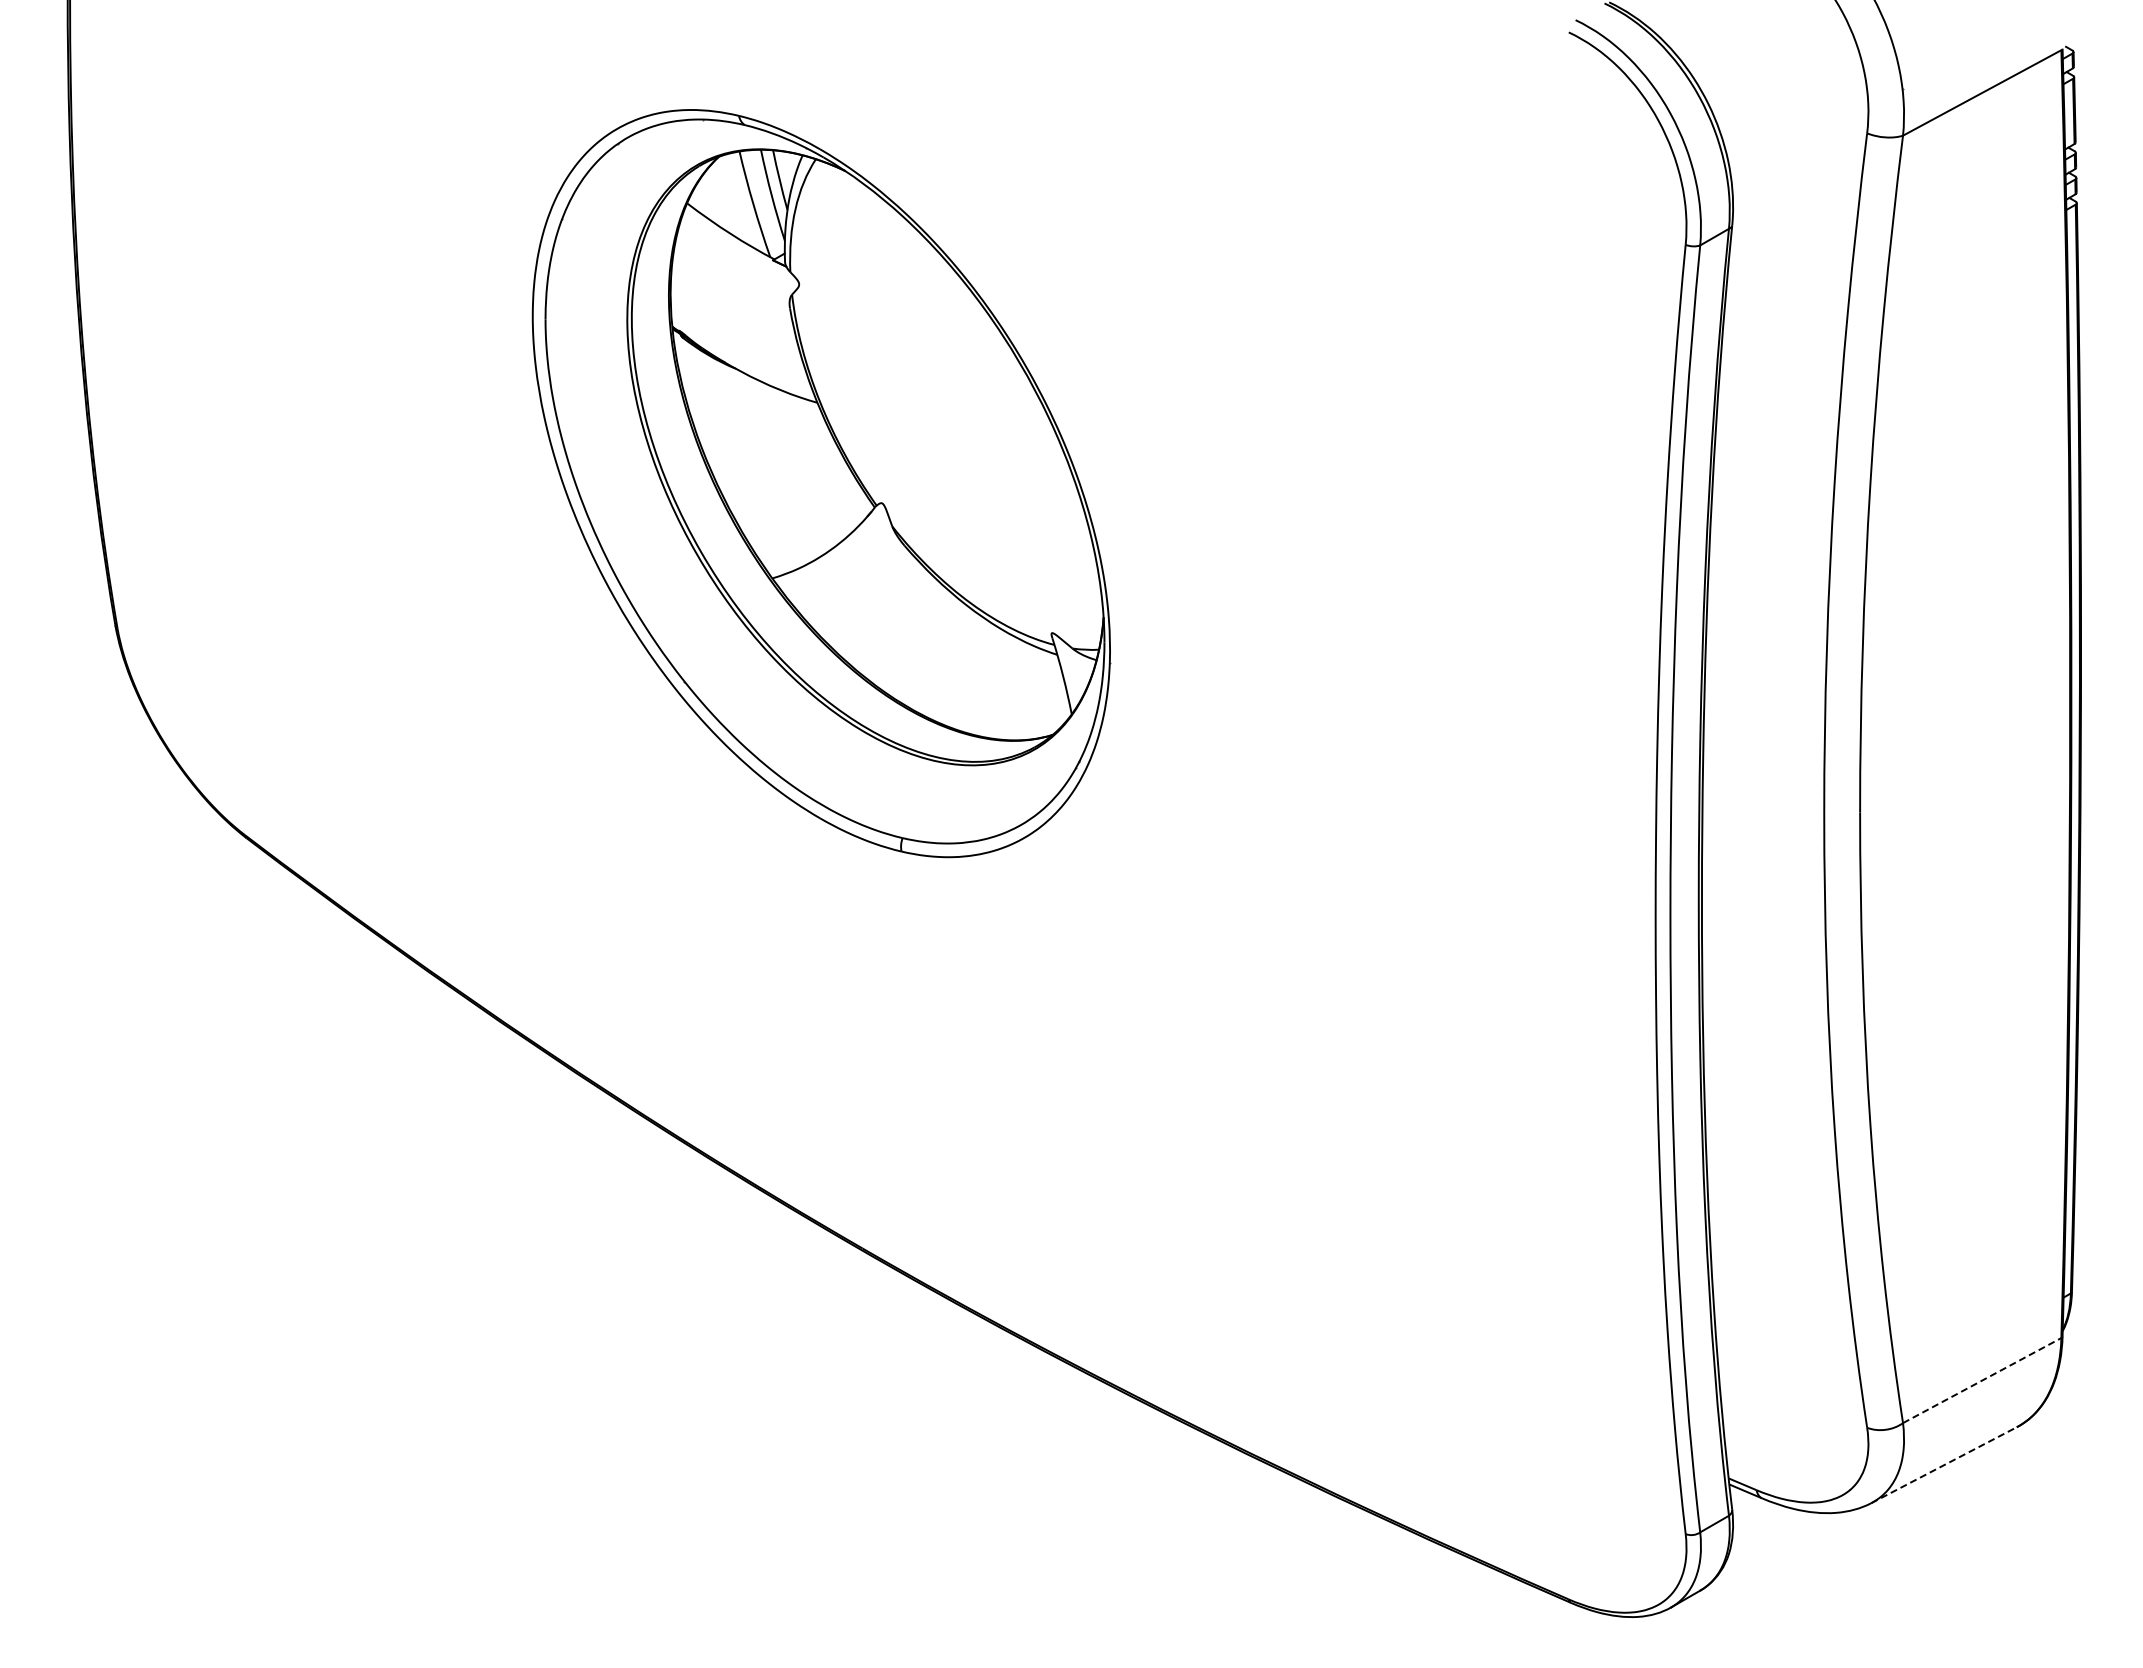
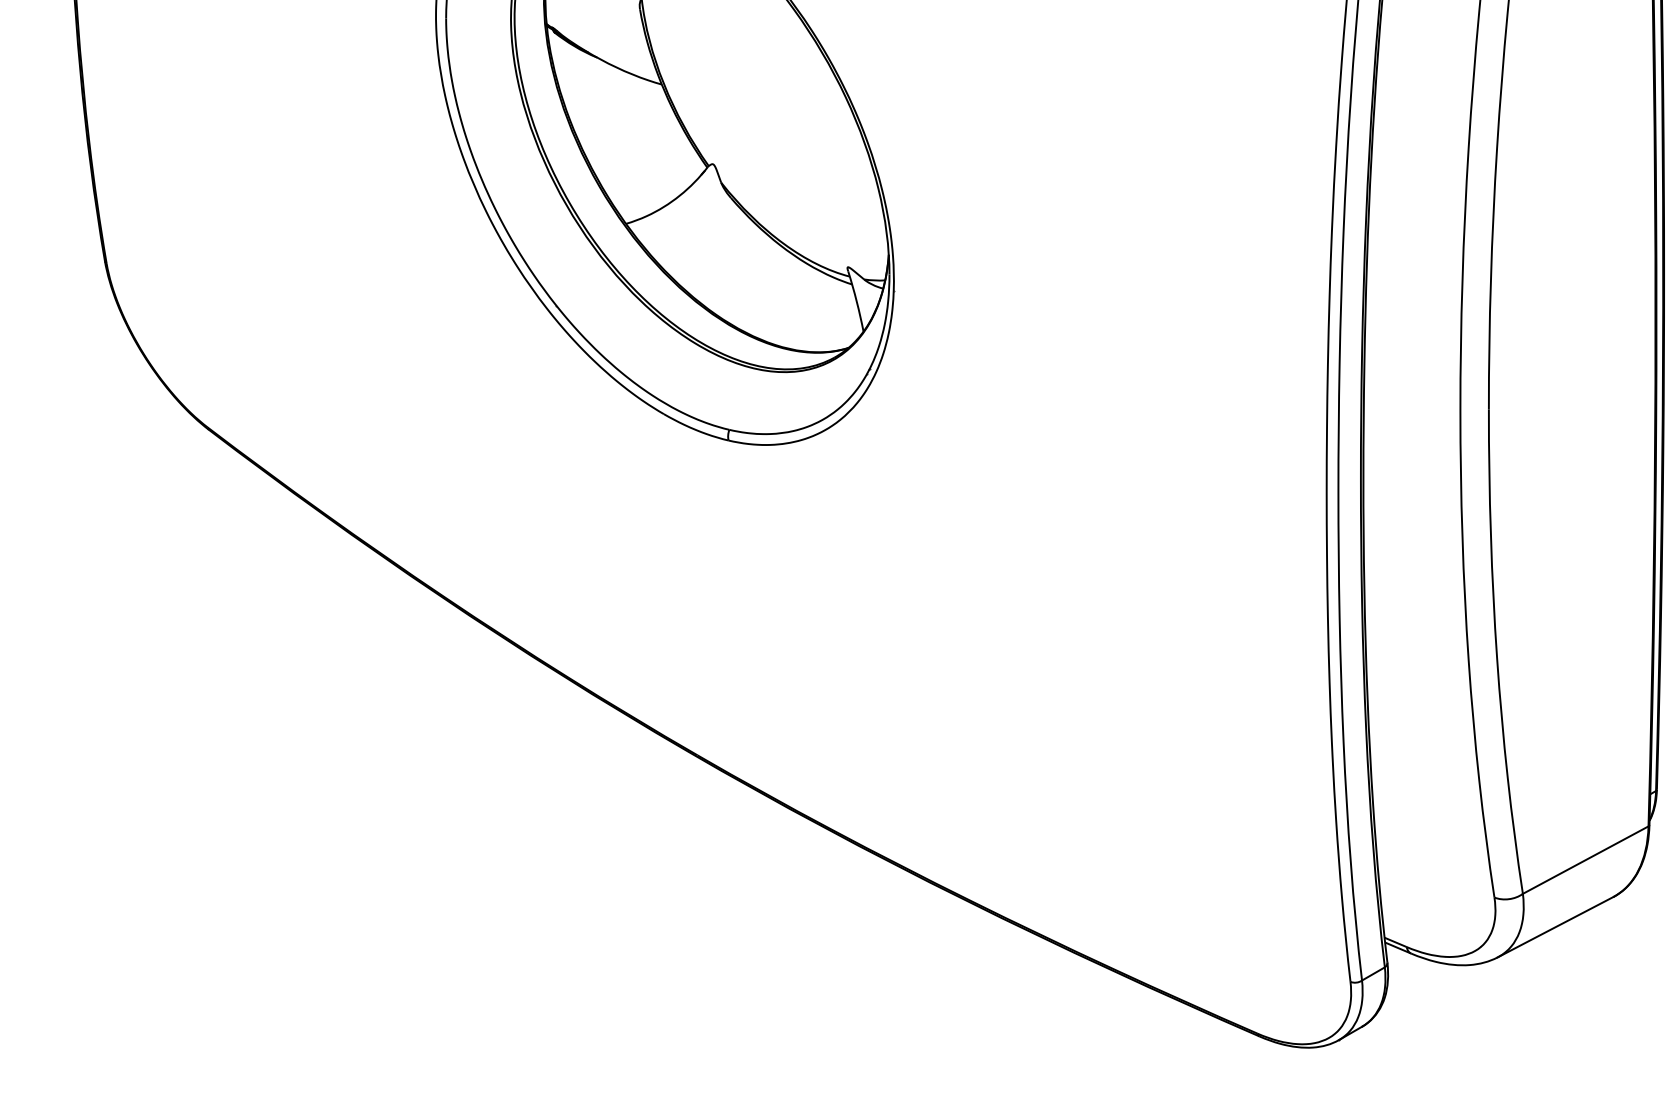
line: (1982, 1380) -> (1585, 860), dashed -> solid
line: (1944, 1464) -> (1555, 926), dashed -> solid

